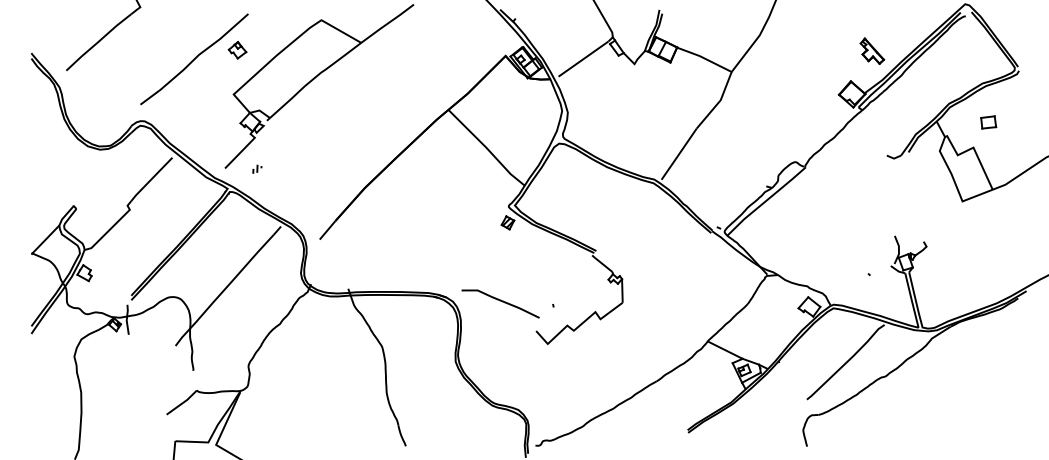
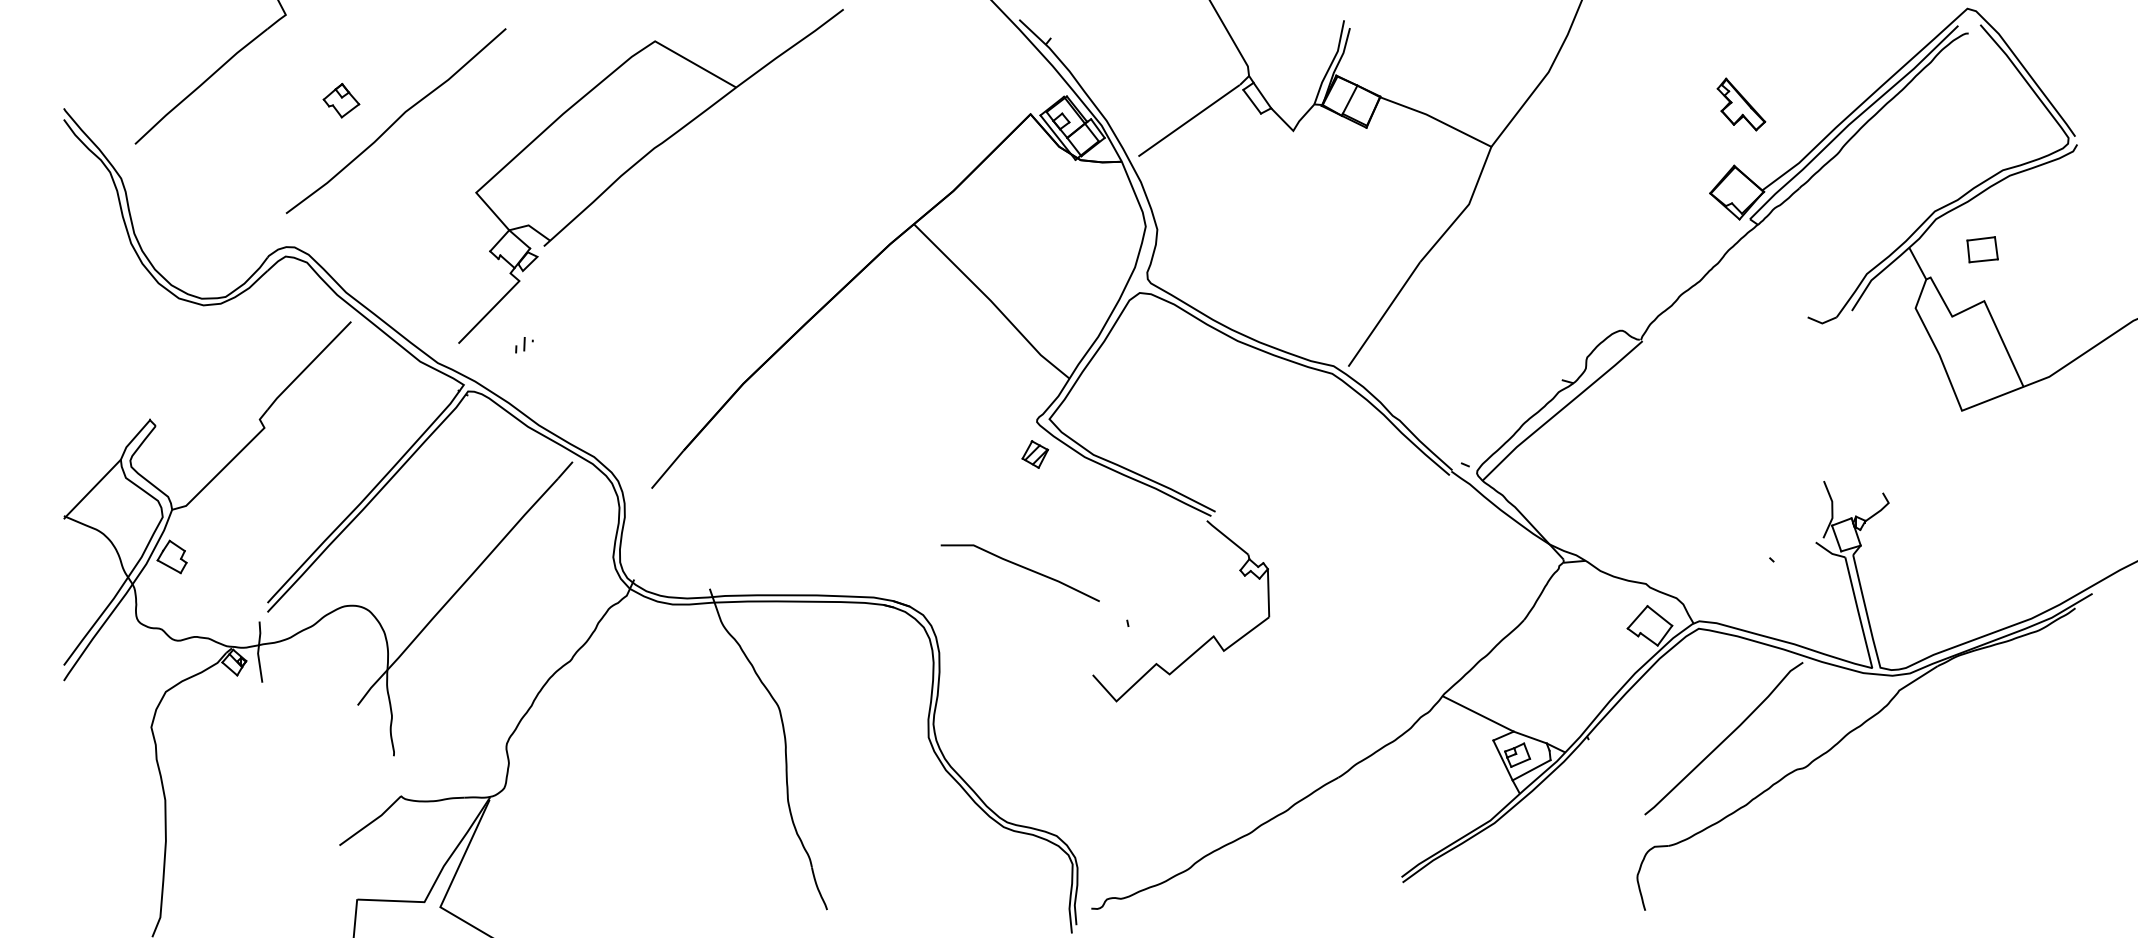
part: (237, 50) -> (341, 101), moved
part: (872, 50) -> (1741, 103), moved
part: (988, 122) -> (1982, 249), moved
line: (500, 301) -> (1020, 567), moved

